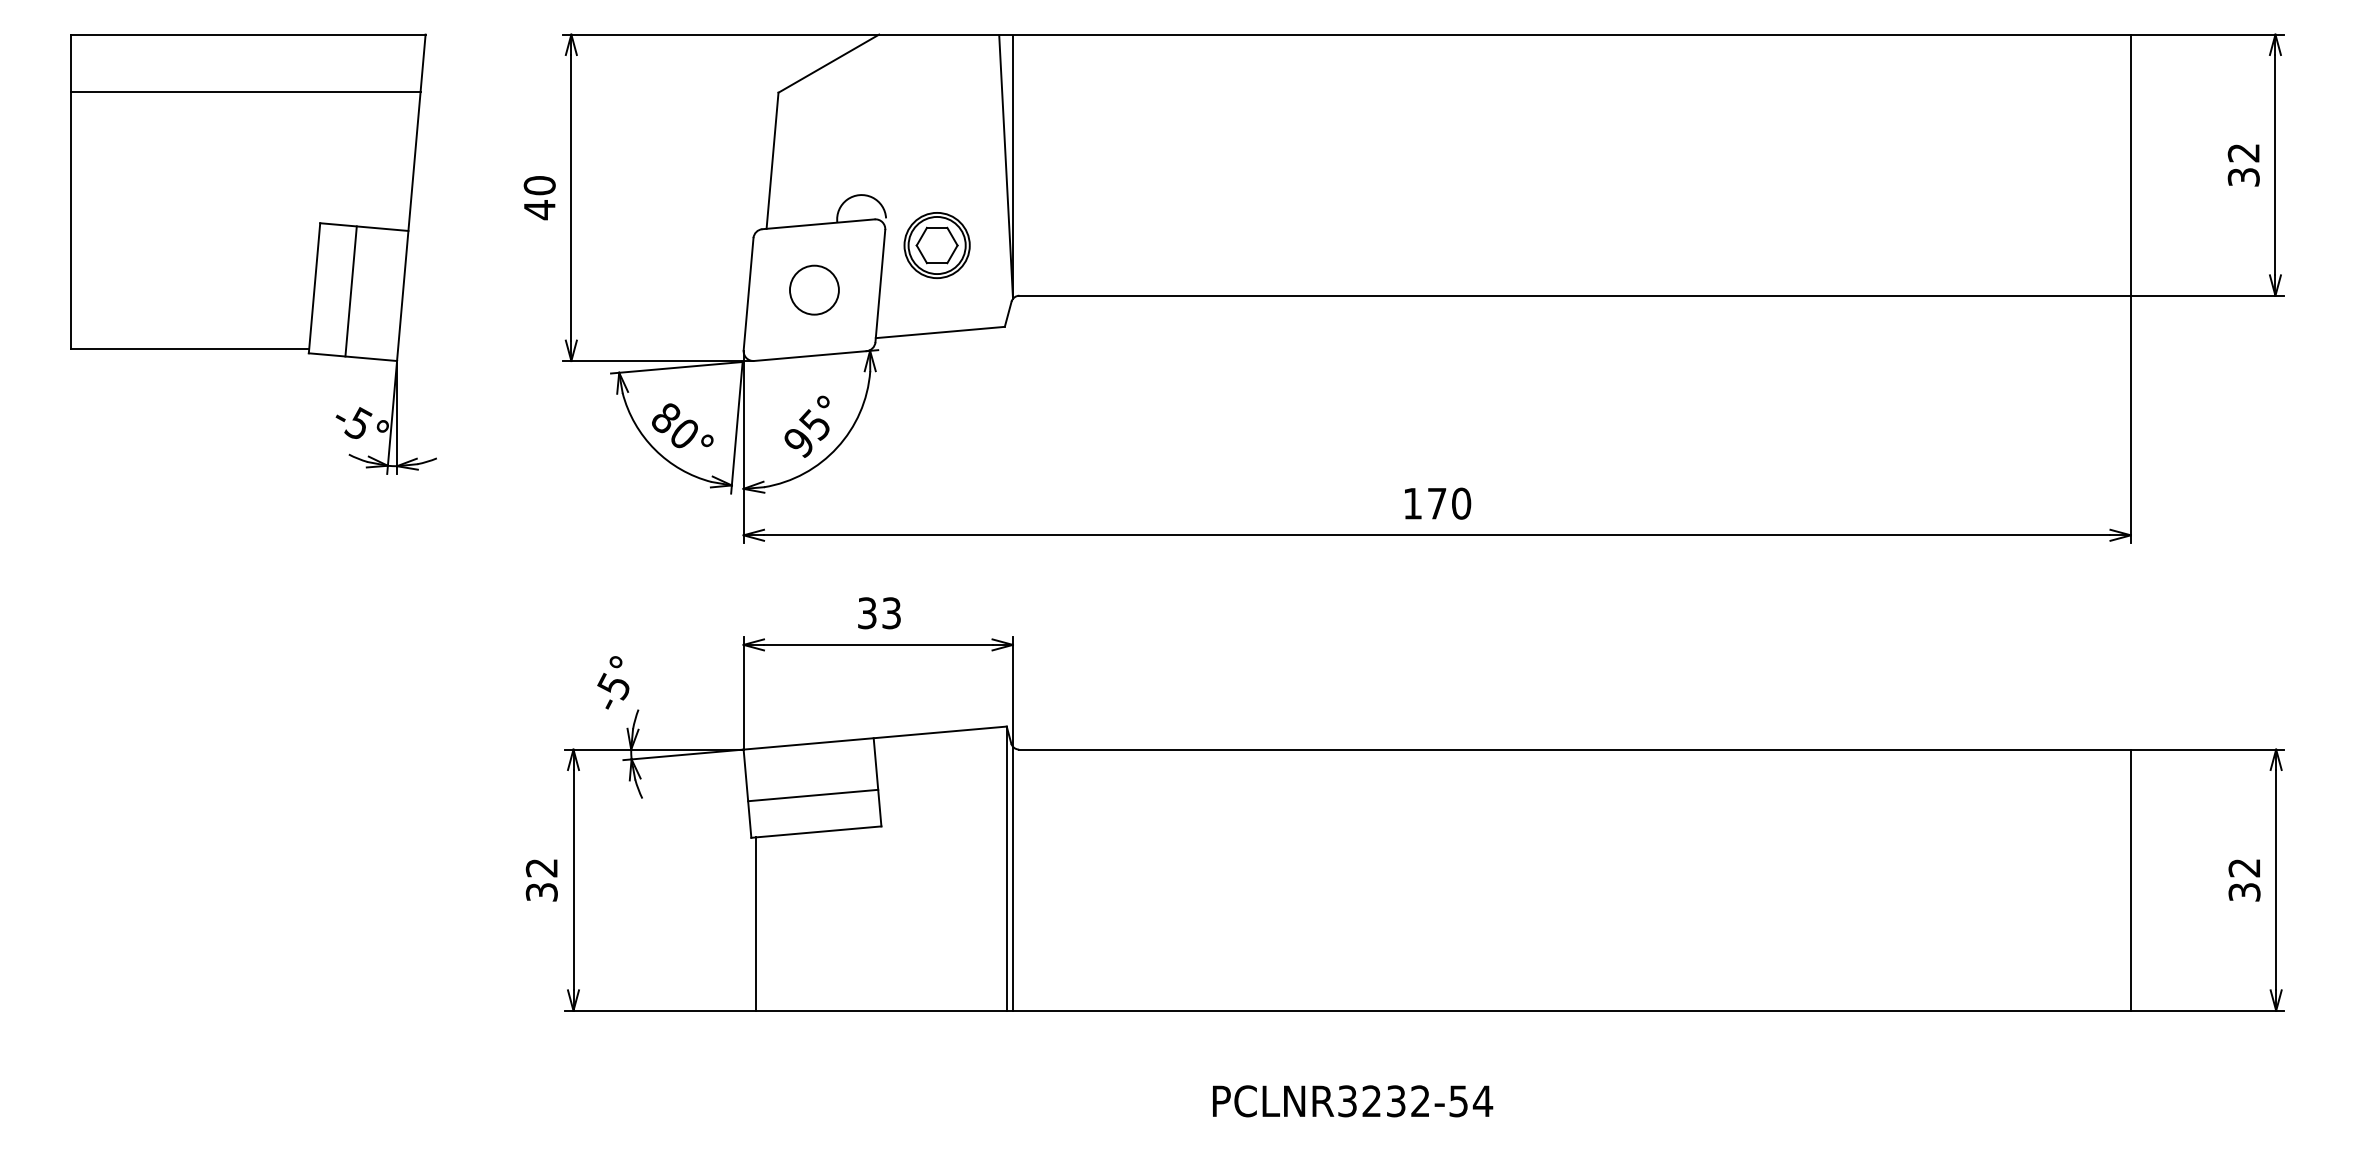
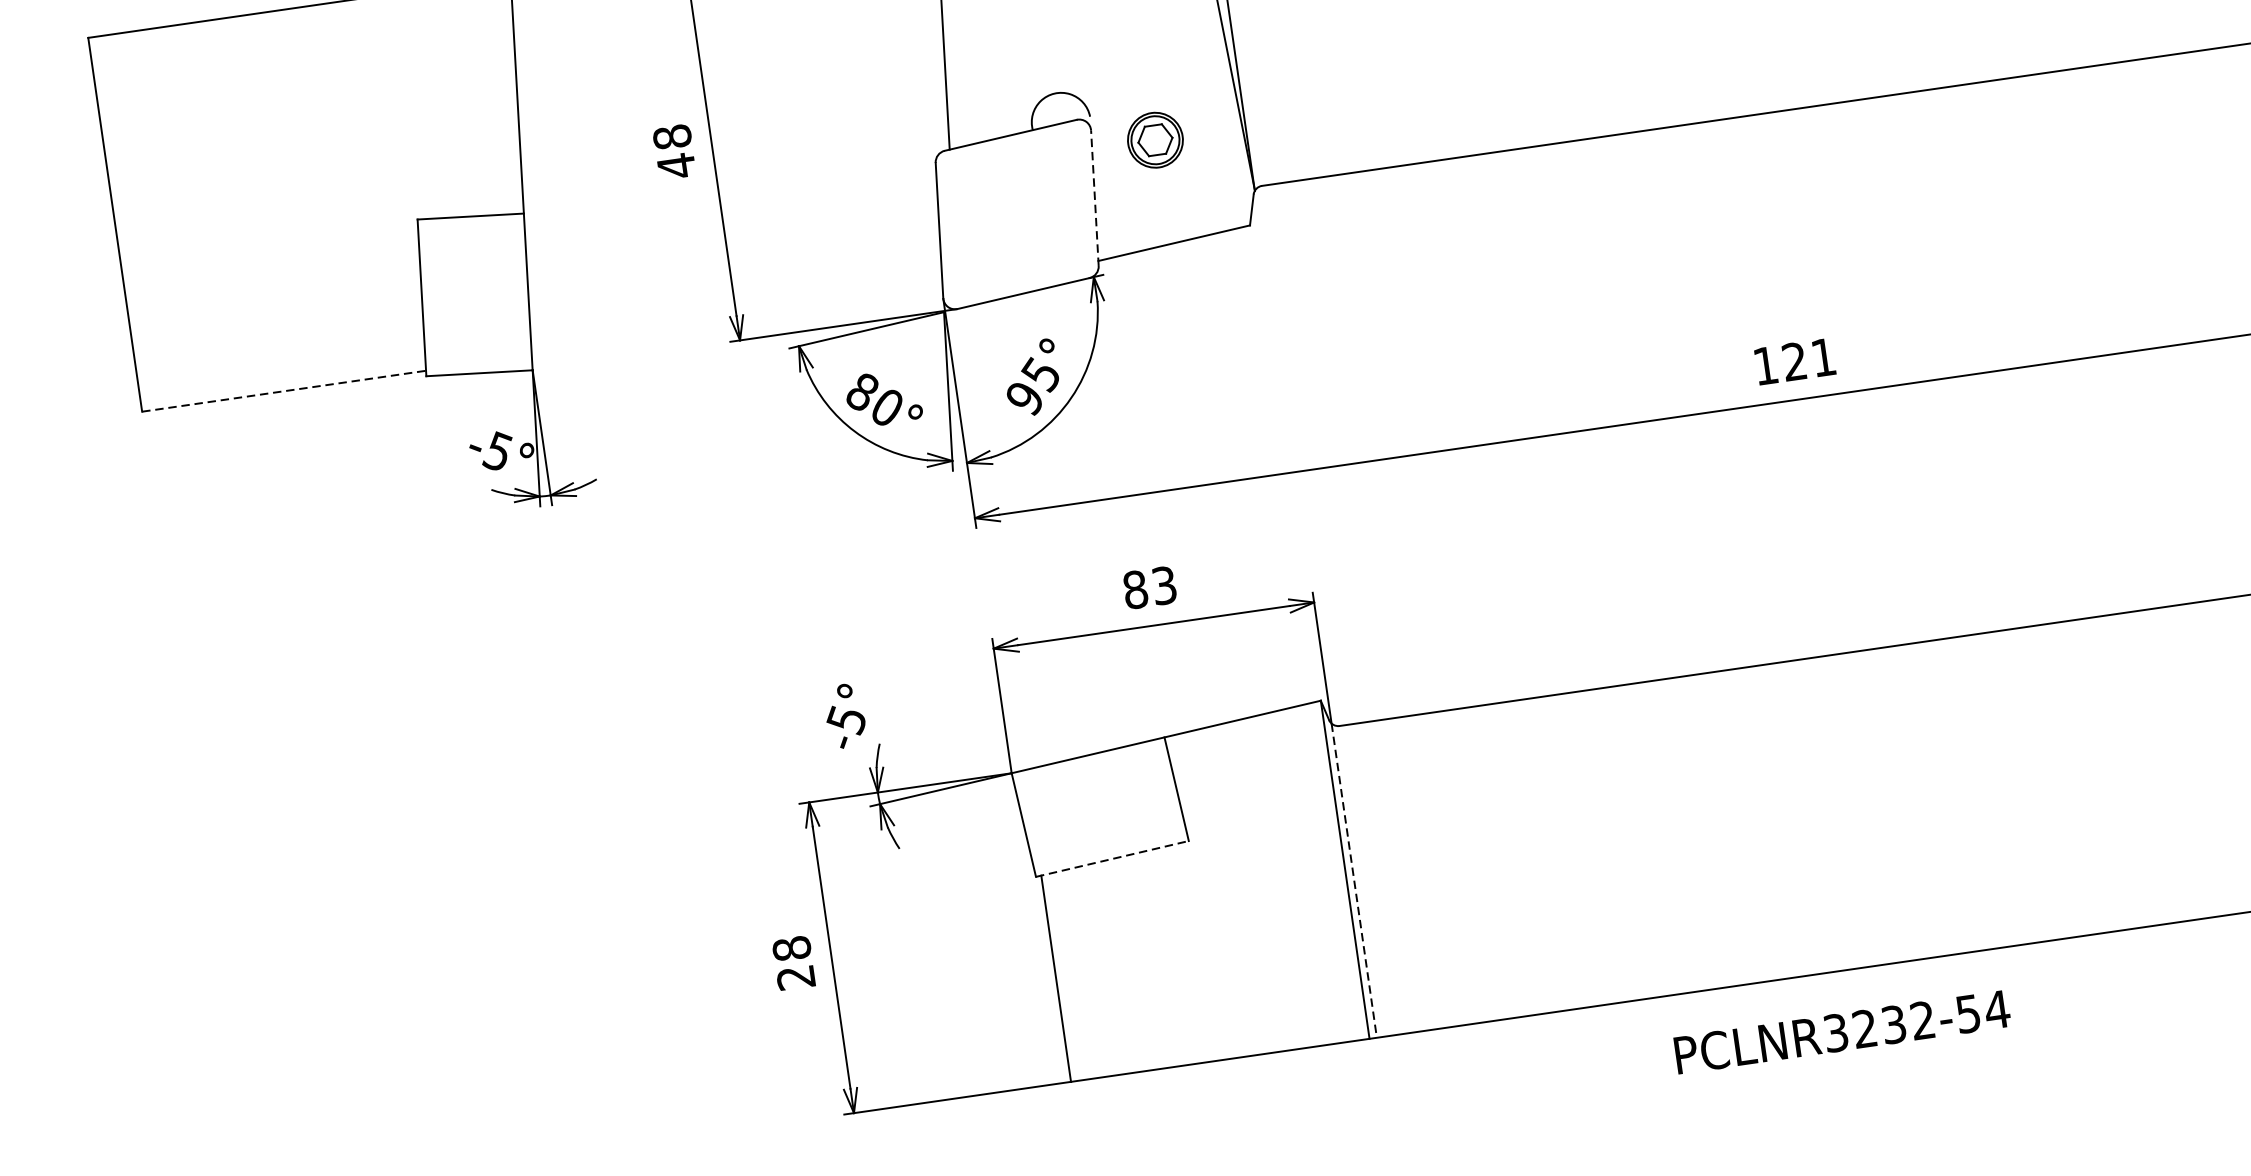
line: (245, 91) -> (306, 75), removed
text: (539, 185) -> (672, 137), 40 -> 48
part: (936, 245) -> (1154, 140), size x0.7
line: (880, 285) -> (1094, 197), solid -> dashed
circle: (814, 289) -> (1017, 213), removed
line: (350, 291) -> (465, 295), removed
line: (190, 348) -> (284, 390), solid -> dashed
text: (1449, 503) -> (1809, 359), 170 -> 121
text: (866, 613) -> (1134, 590), 33 -> 83
line: (813, 795) -> (1102, 815), removed
line: (816, 832) -> (1112, 859), solid -> dashed
text: (541, 879) -> (793, 962), 32 -> 28
line: (1012, 879) -> (1353, 881), solid -> dashed
text: (1353, 1101) -> (1843, 1032), moved

